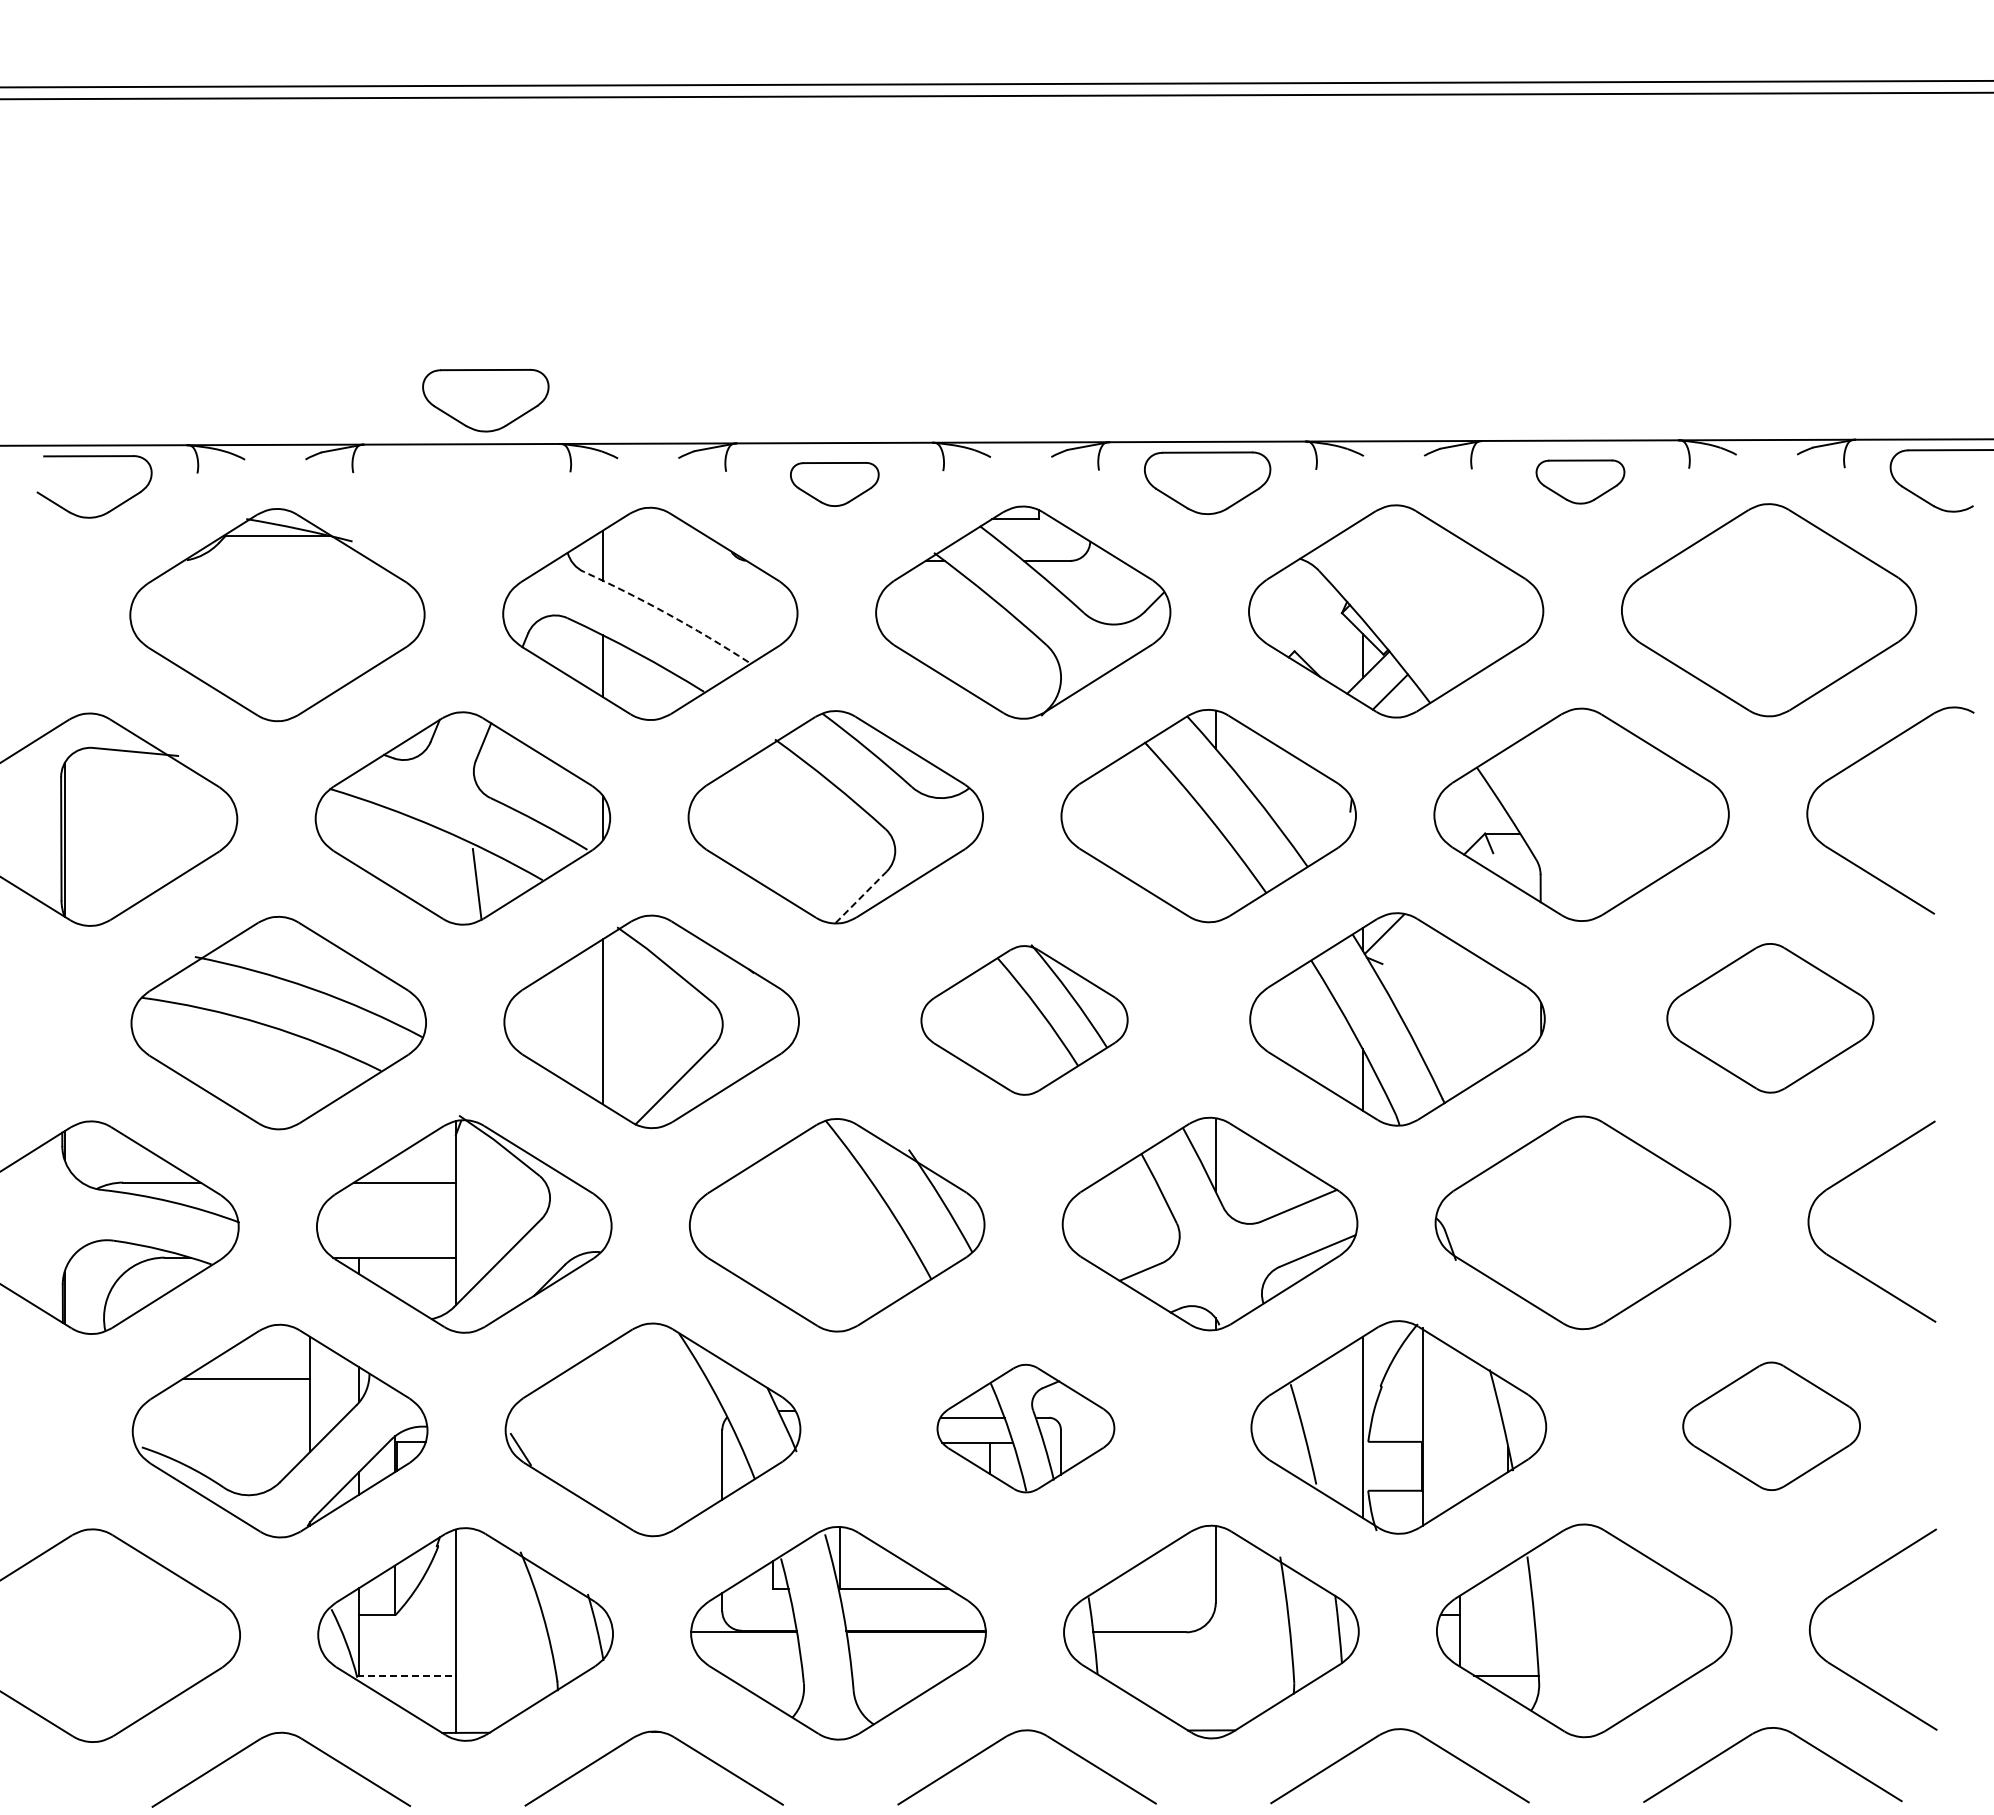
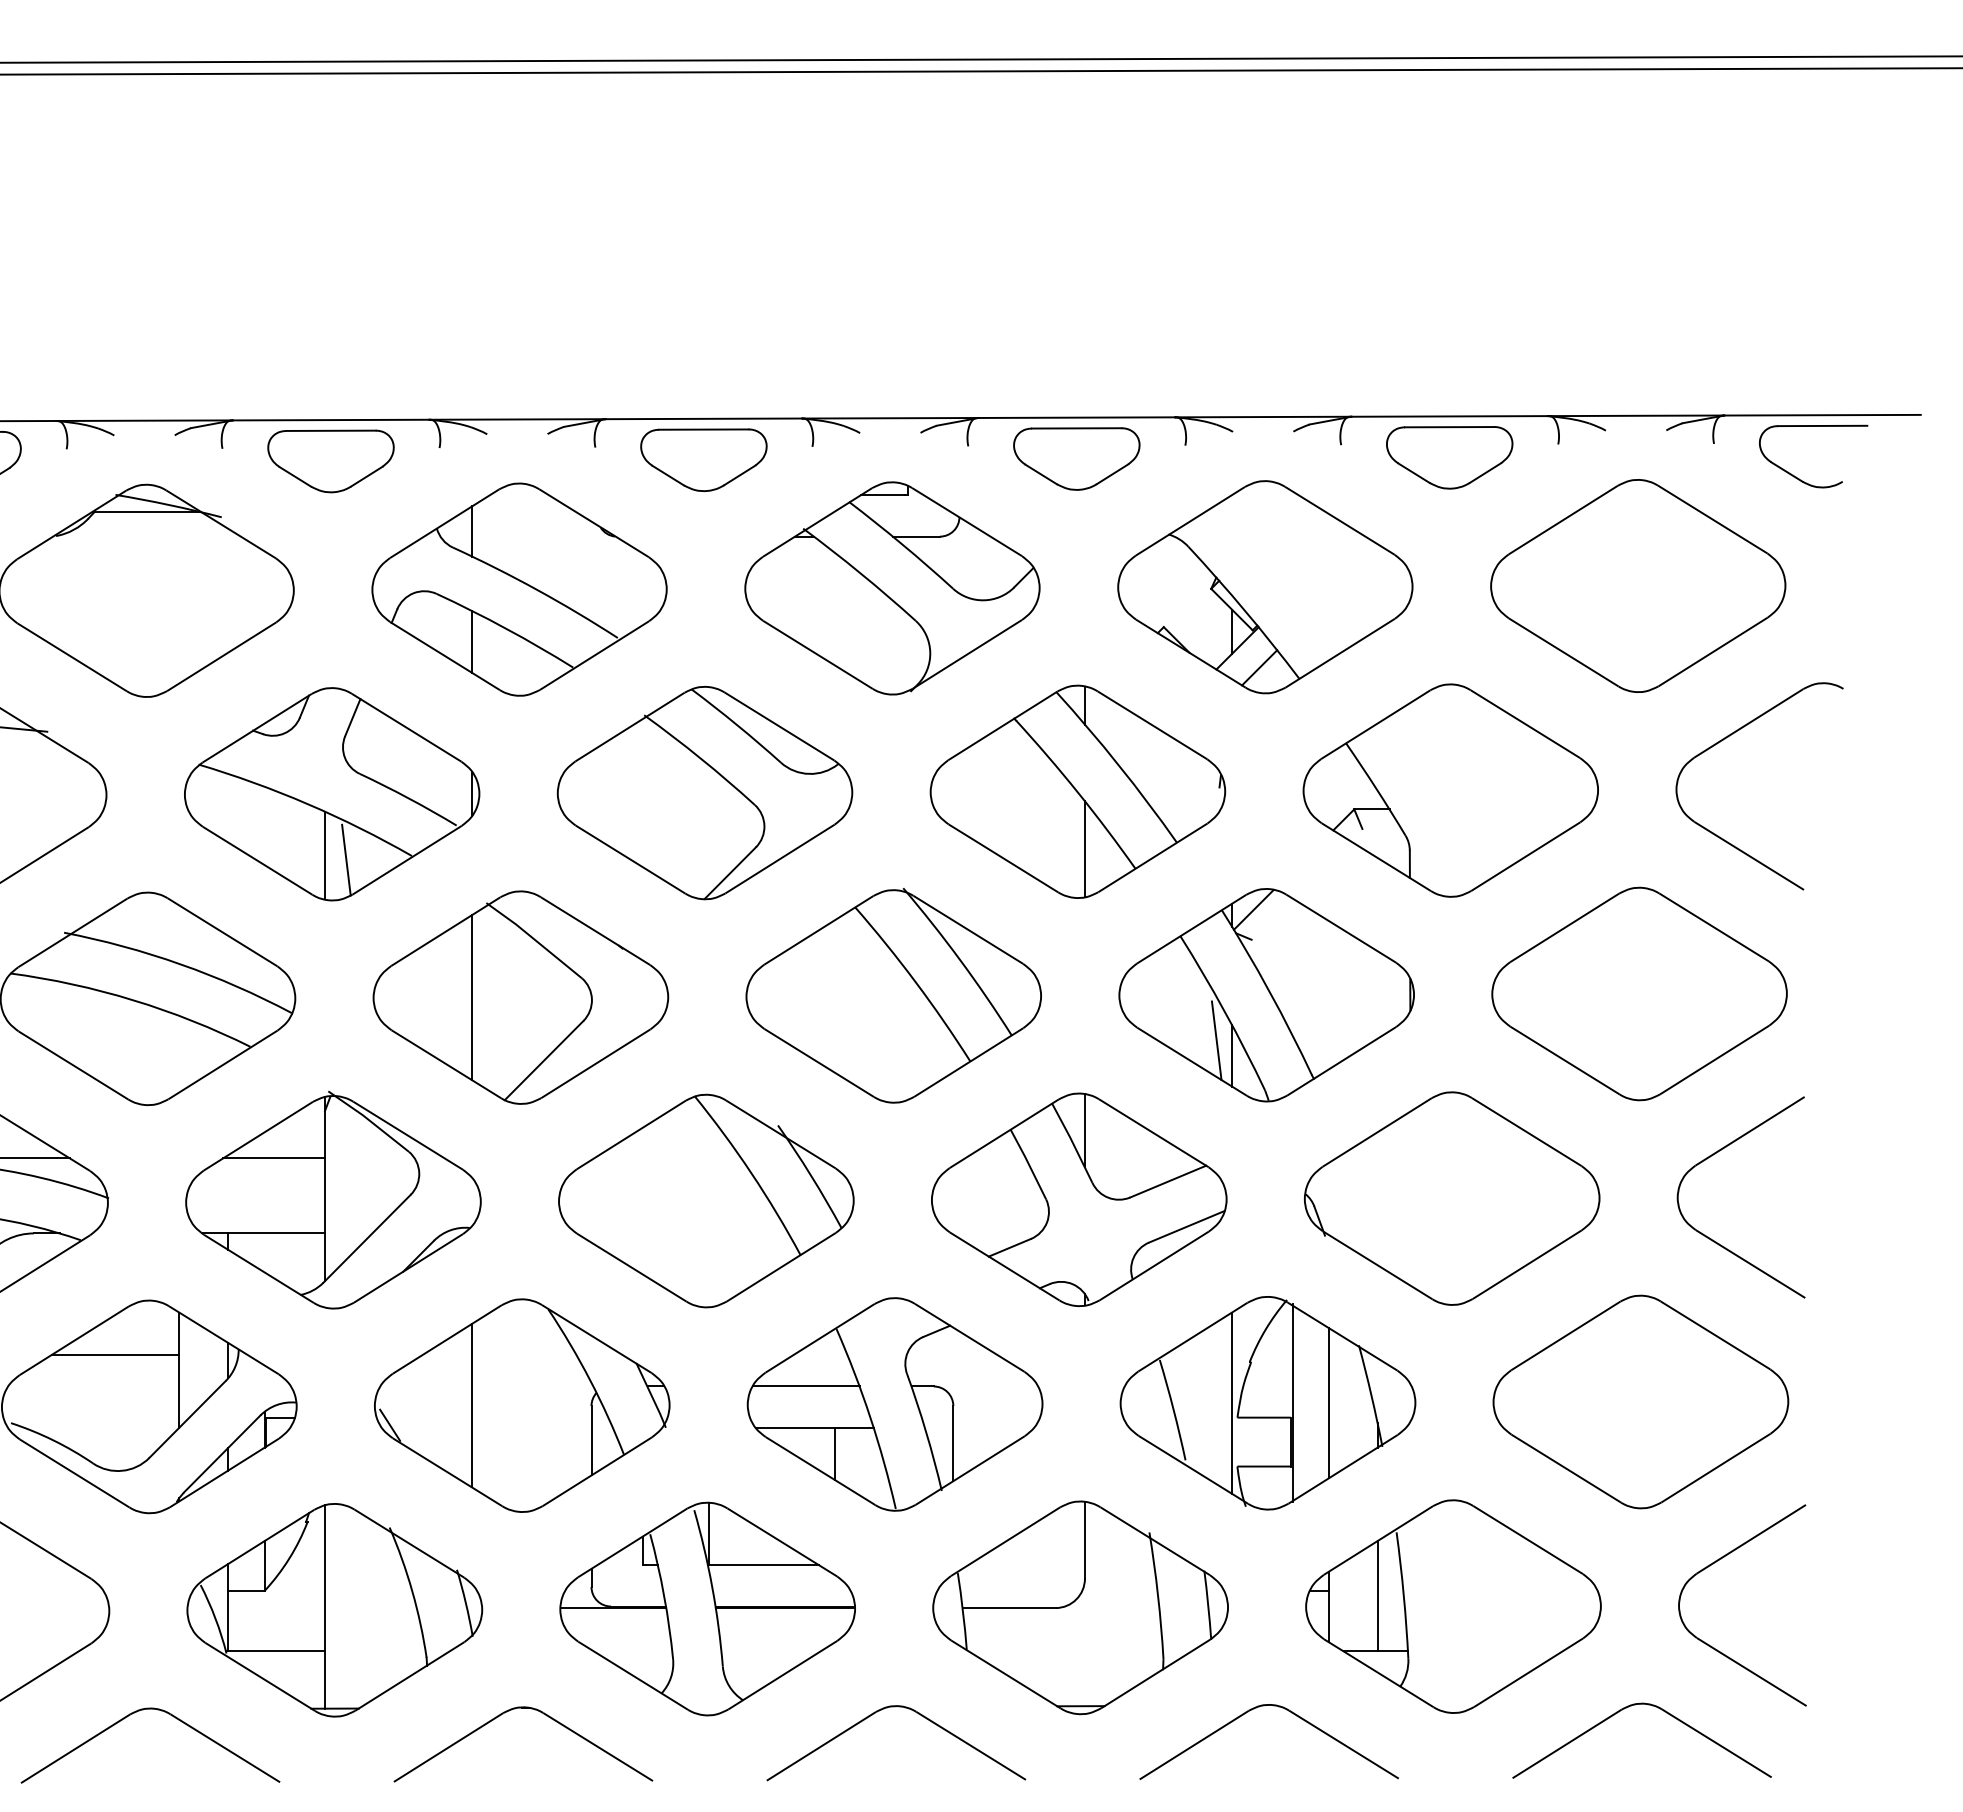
part: (485, 400) -> (330, 461), moved
part: (1580, 481) -> (1449, 457), size x1.43
part: (834, 484) -> (703, 460), size x1.43
arc: (667, 614) -> (536, 590), dashed -> solid
line: (1215, 873) -> (1084, 849), added
line: (455, 879) -> (324, 855), added
line: (861, 896) -> (730, 872), dashed -> solid
part: (1770, 1018) -> (1639, 994), size x1.43
part: (1024, 1019) -> (893, 995), size x1.43
line: (1347, 1064) -> (1216, 1040), added
part: (1771, 1426) -> (1640, 1402), size x1.67
line: (1459, 1427) -> (1328, 1403), added
part: (1025, 1428) -> (894, 1404), size x1.67
line: (602, 1429) -> (471, 1405), added
line: (1508, 1620) -> (1377, 1596), added
line: (406, 1675) -> (275, 1651), dashed -> solid

